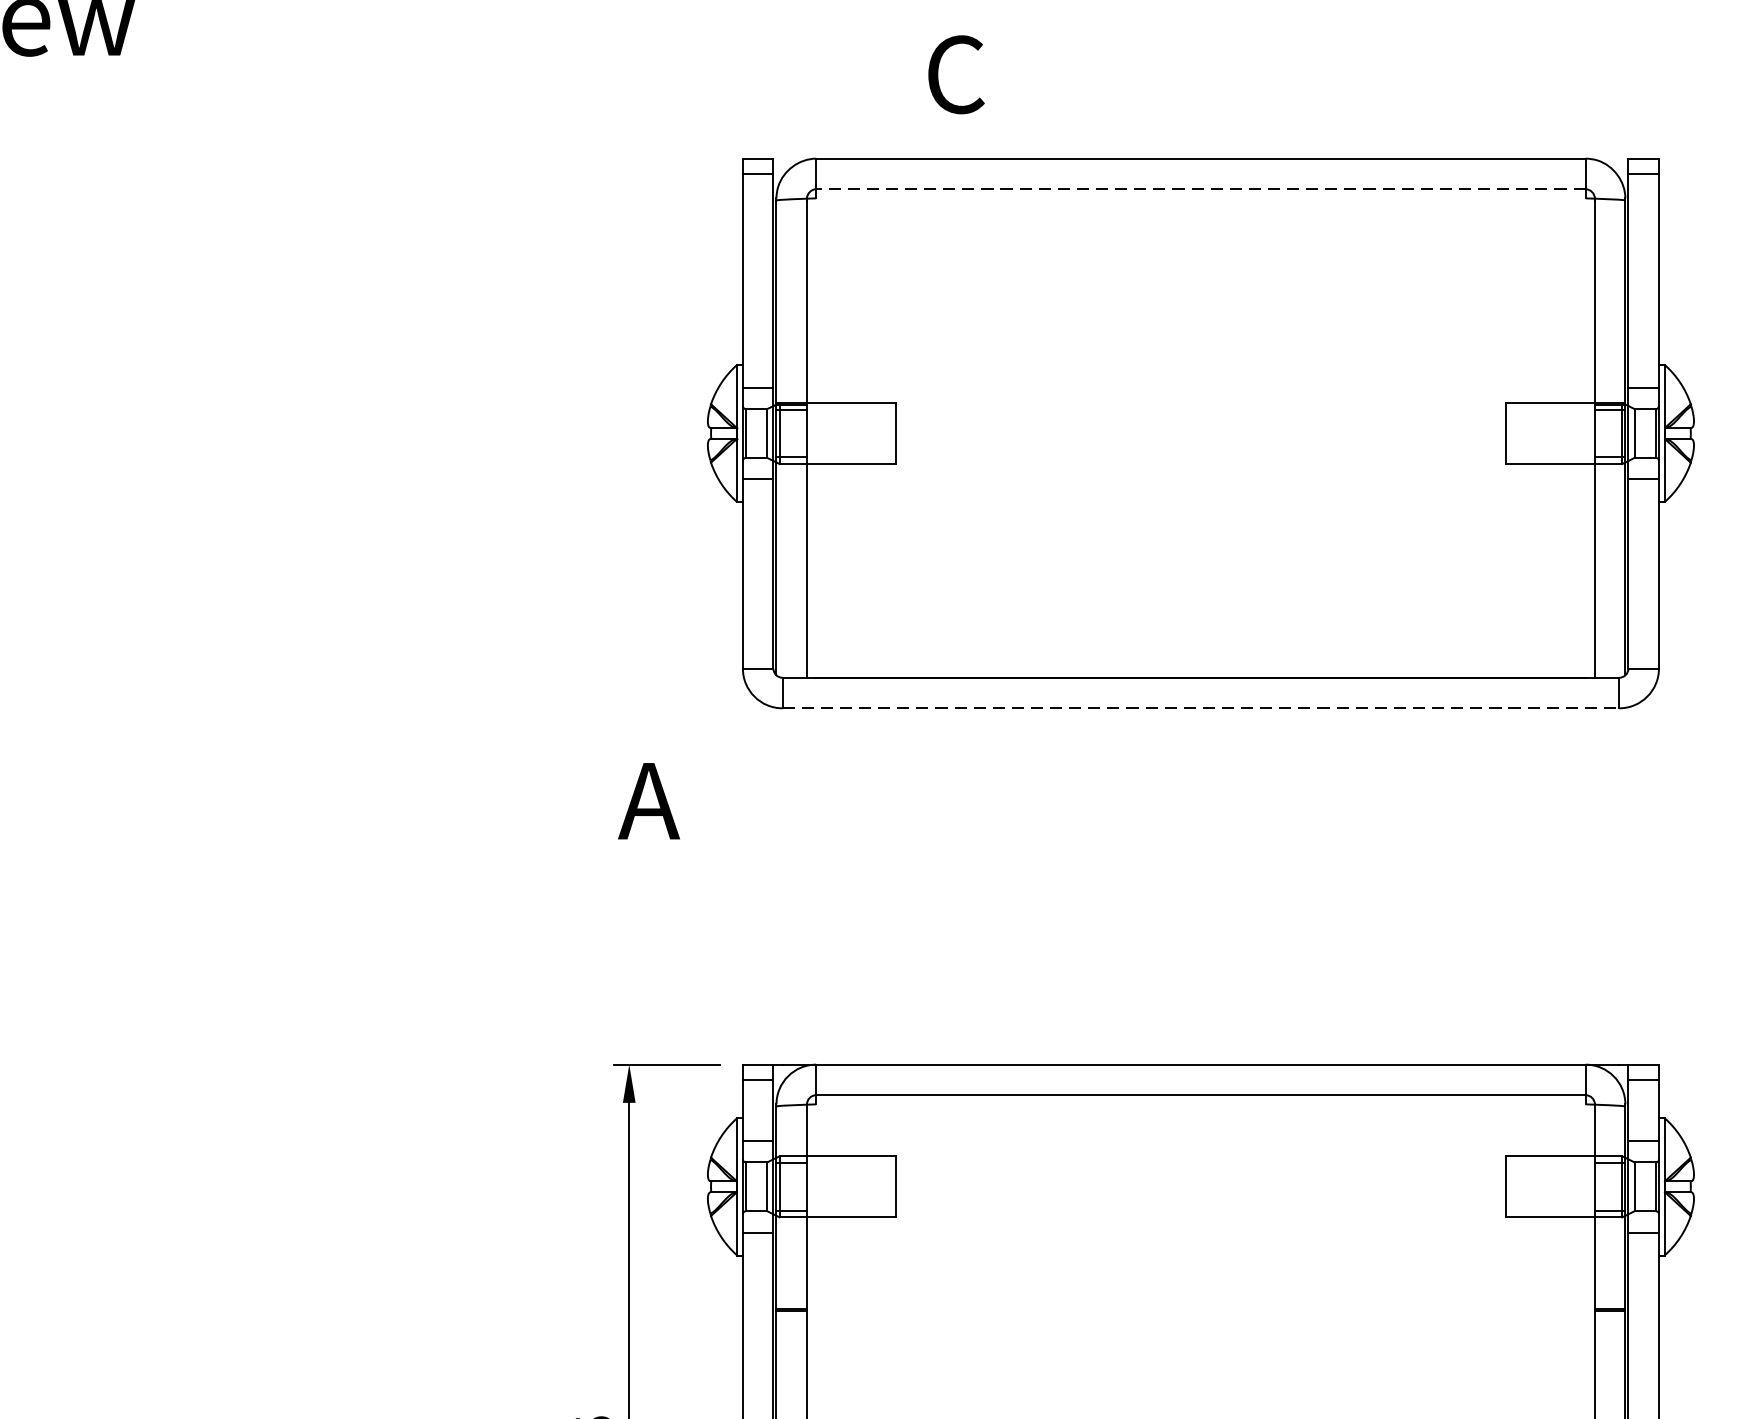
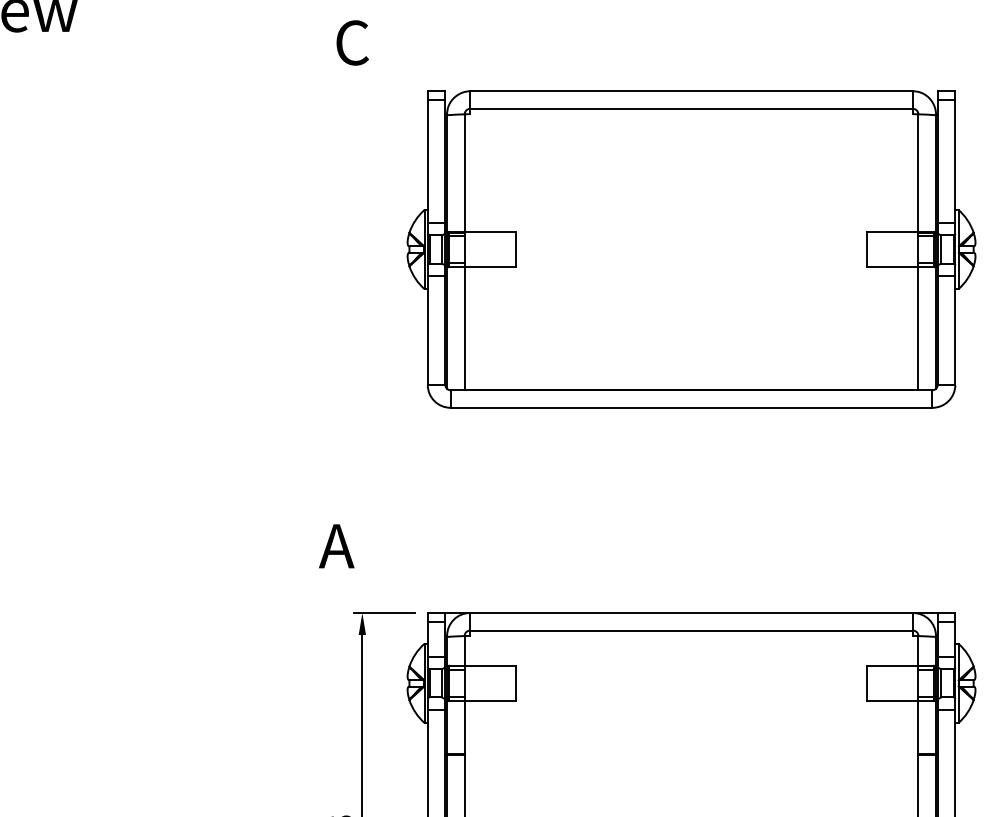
text: (955, 73) -> (352, 42), moved
line: (1200, 188) -> (691, 108), dashed -> solid
line: (1200, 707) -> (691, 407), dashed -> solid
text: (648, 801) -> (336, 546), moved

